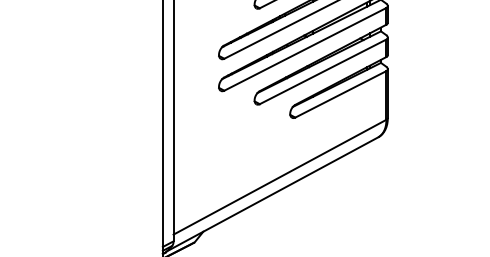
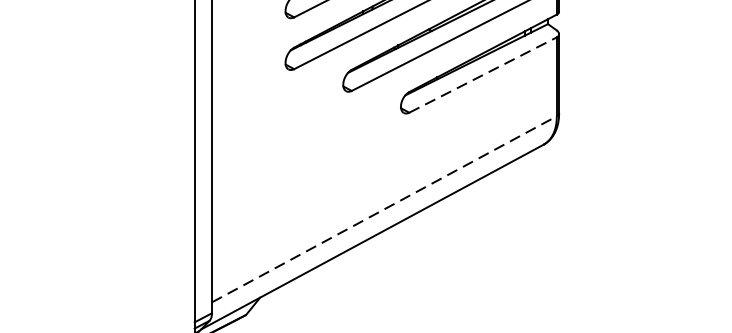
line: (341, 94) -> (484, 75), solid -> dashed
line: (280, 177) -> (385, 209), solid -> dashed

